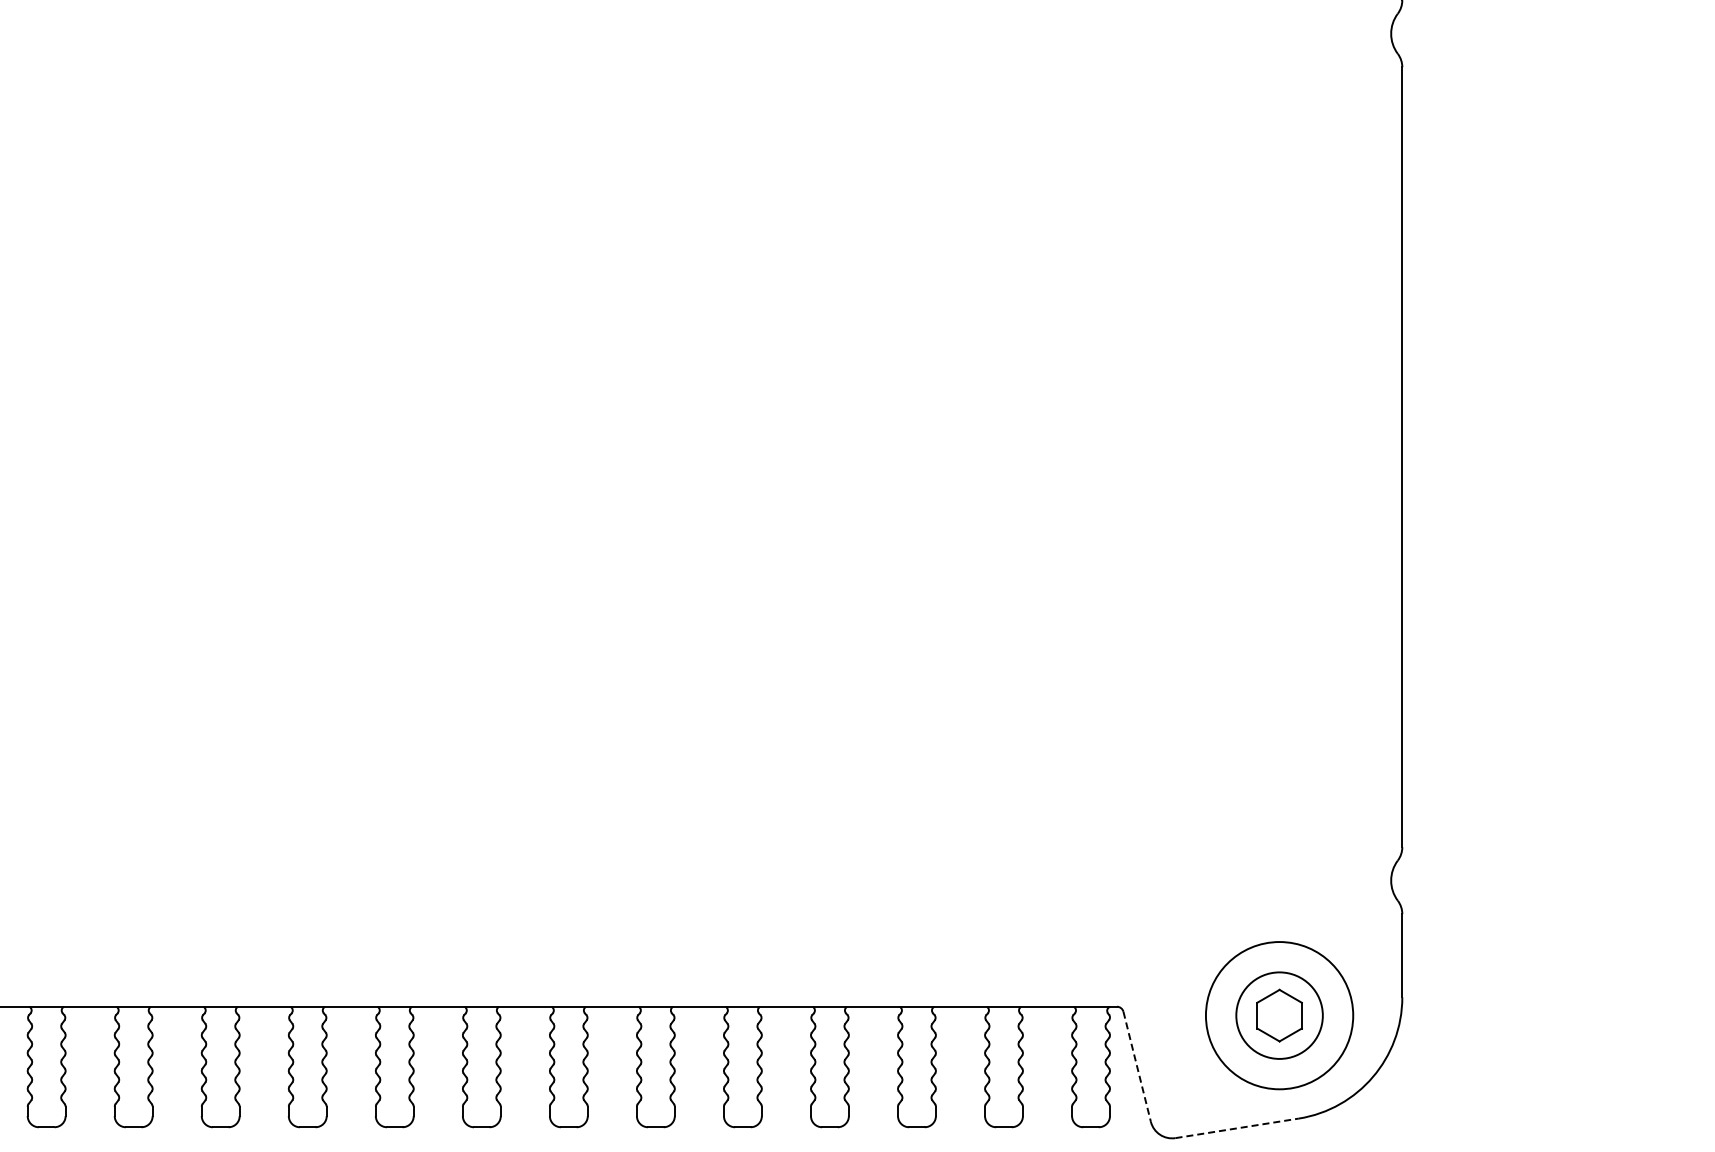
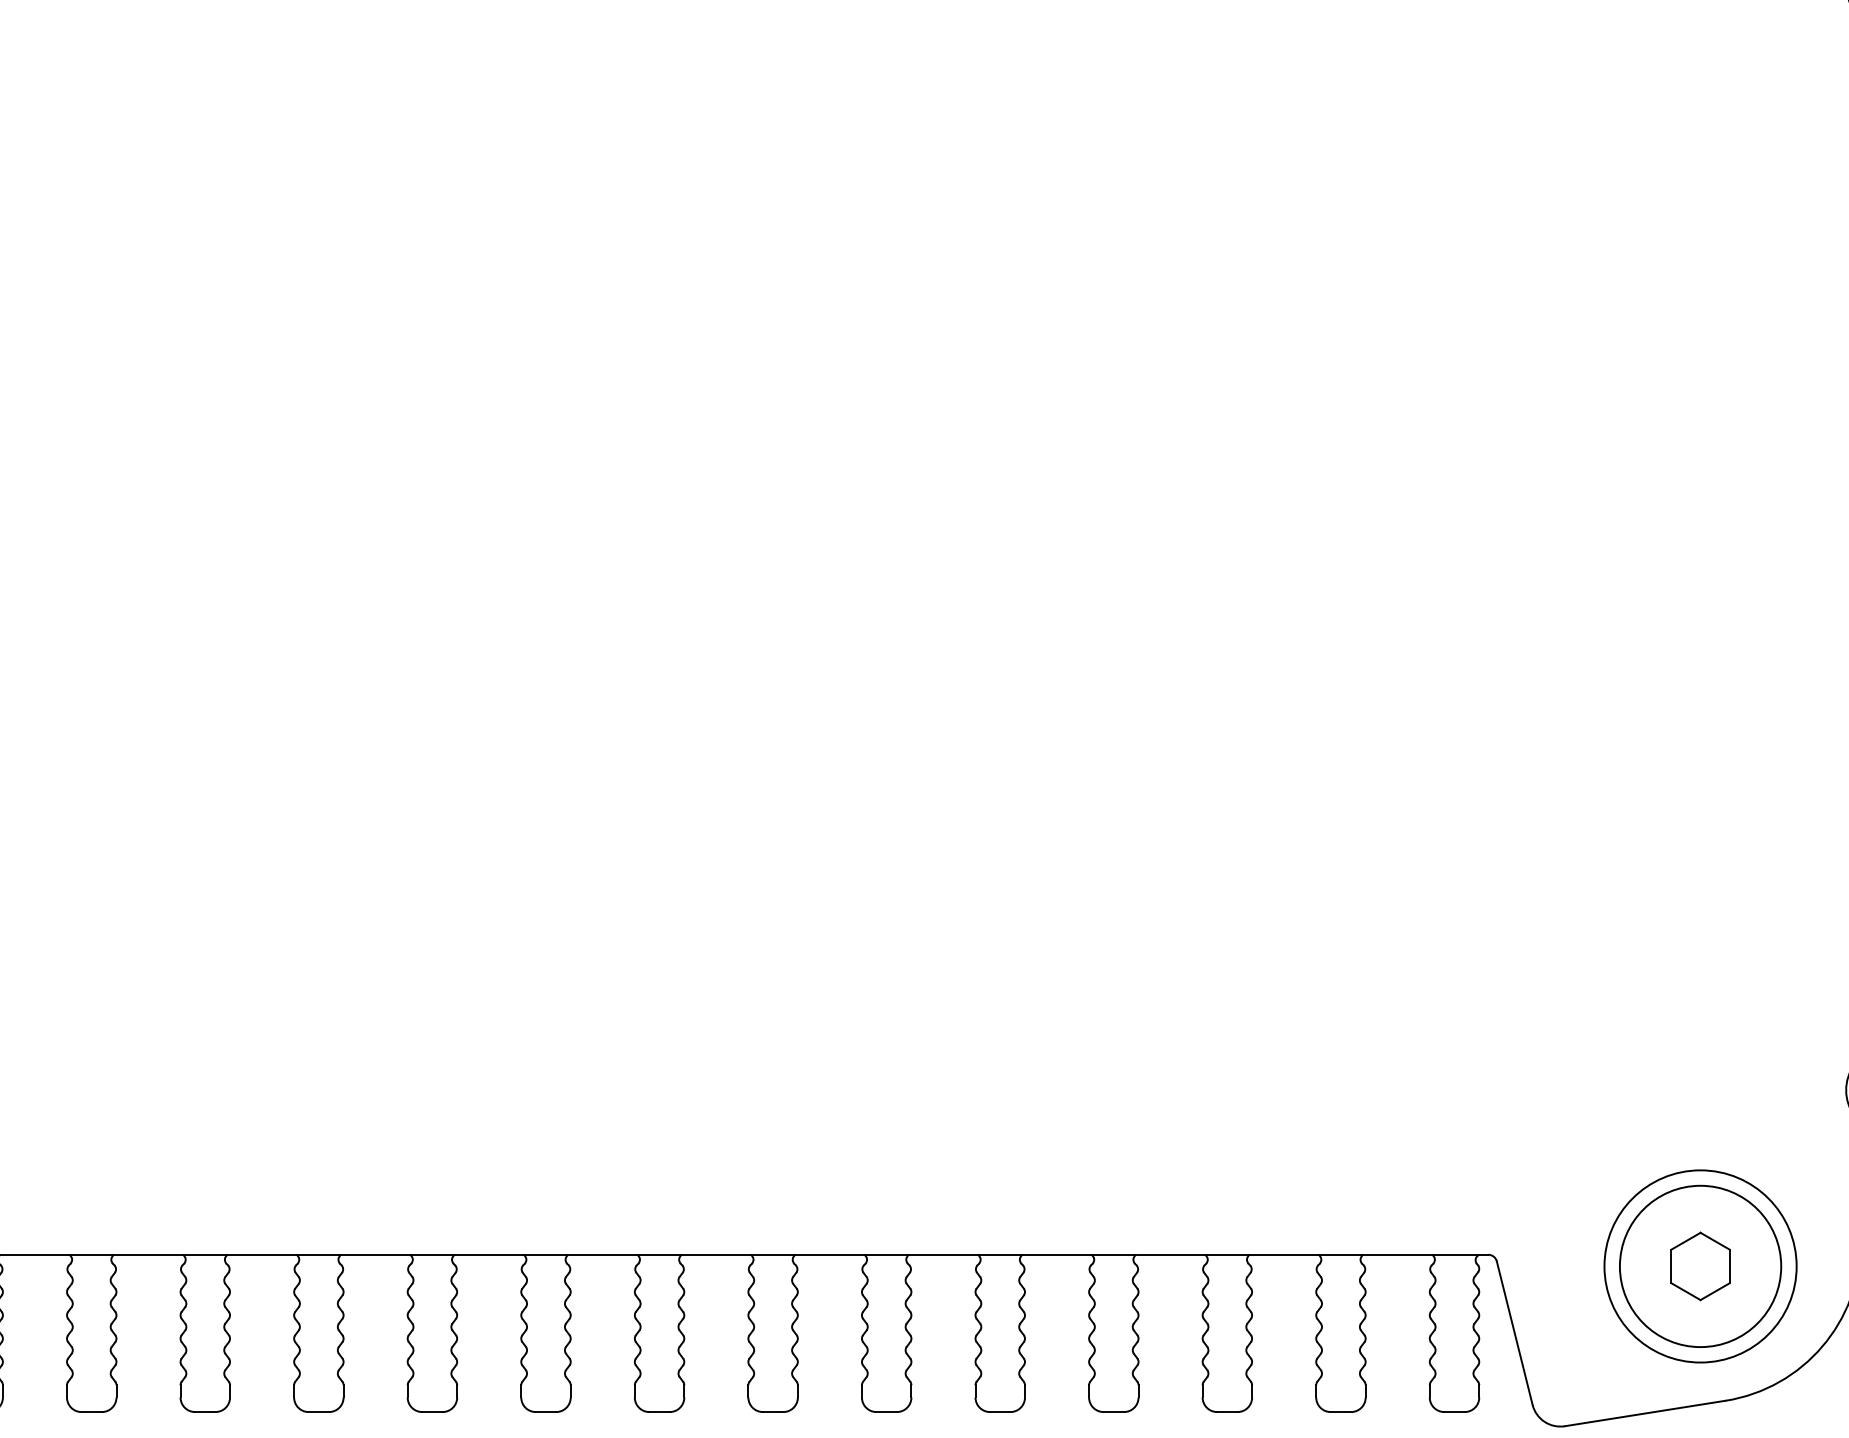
circle: (1279, 1015) -> (1700, 1266), size x1.43
line: (1137, 1066) -> (1515, 1332), dashed -> solid
line: (1237, 1128) -> (1645, 1413), dashed -> solid

